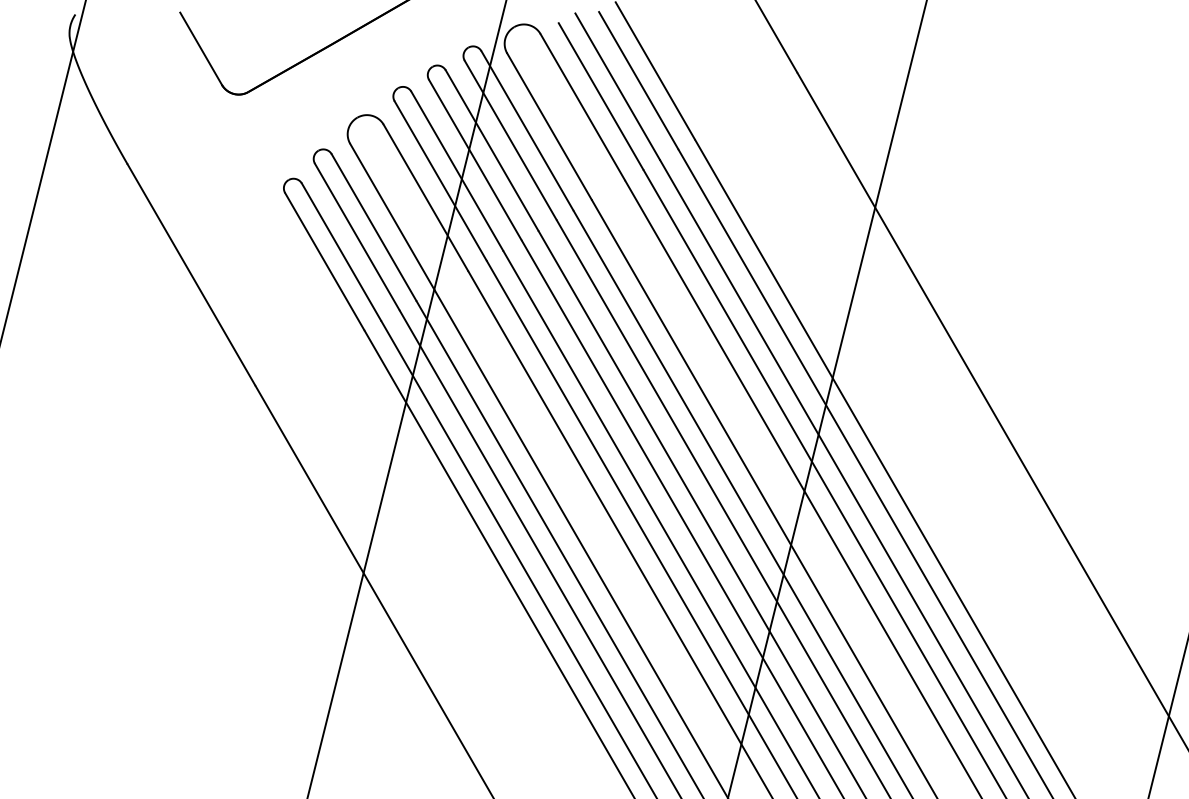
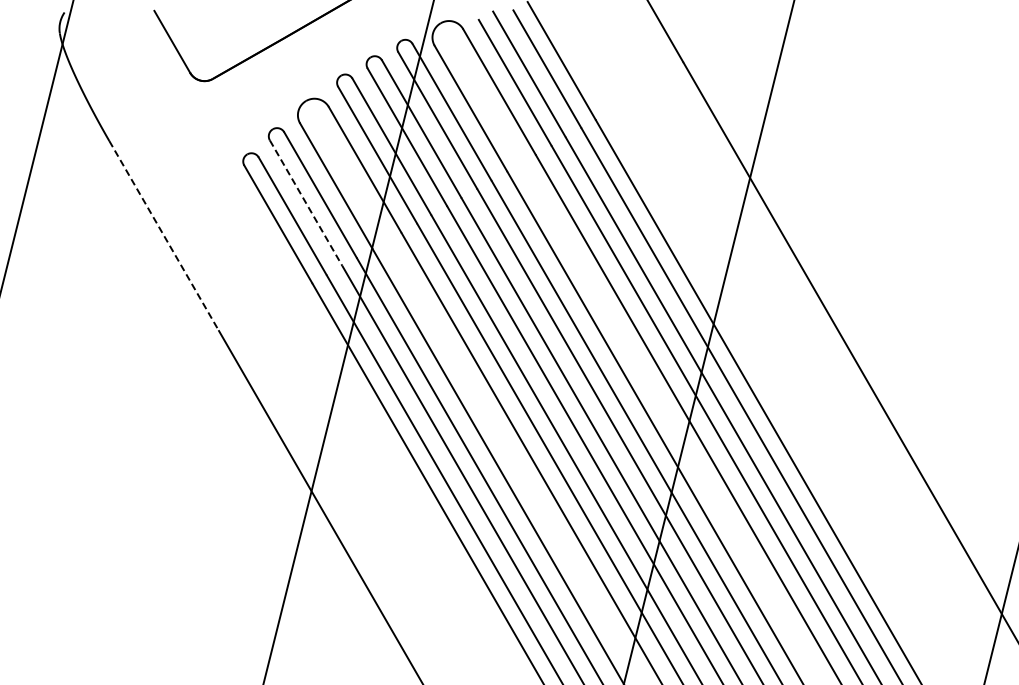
line: (357, 237) -> (306, 203), solid -> dashed
line: (192, 275) -> (164, 236), solid -> dashed

